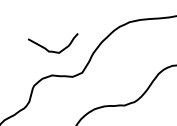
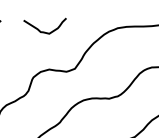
curve: (53, 50) -> (44, 31), moved

